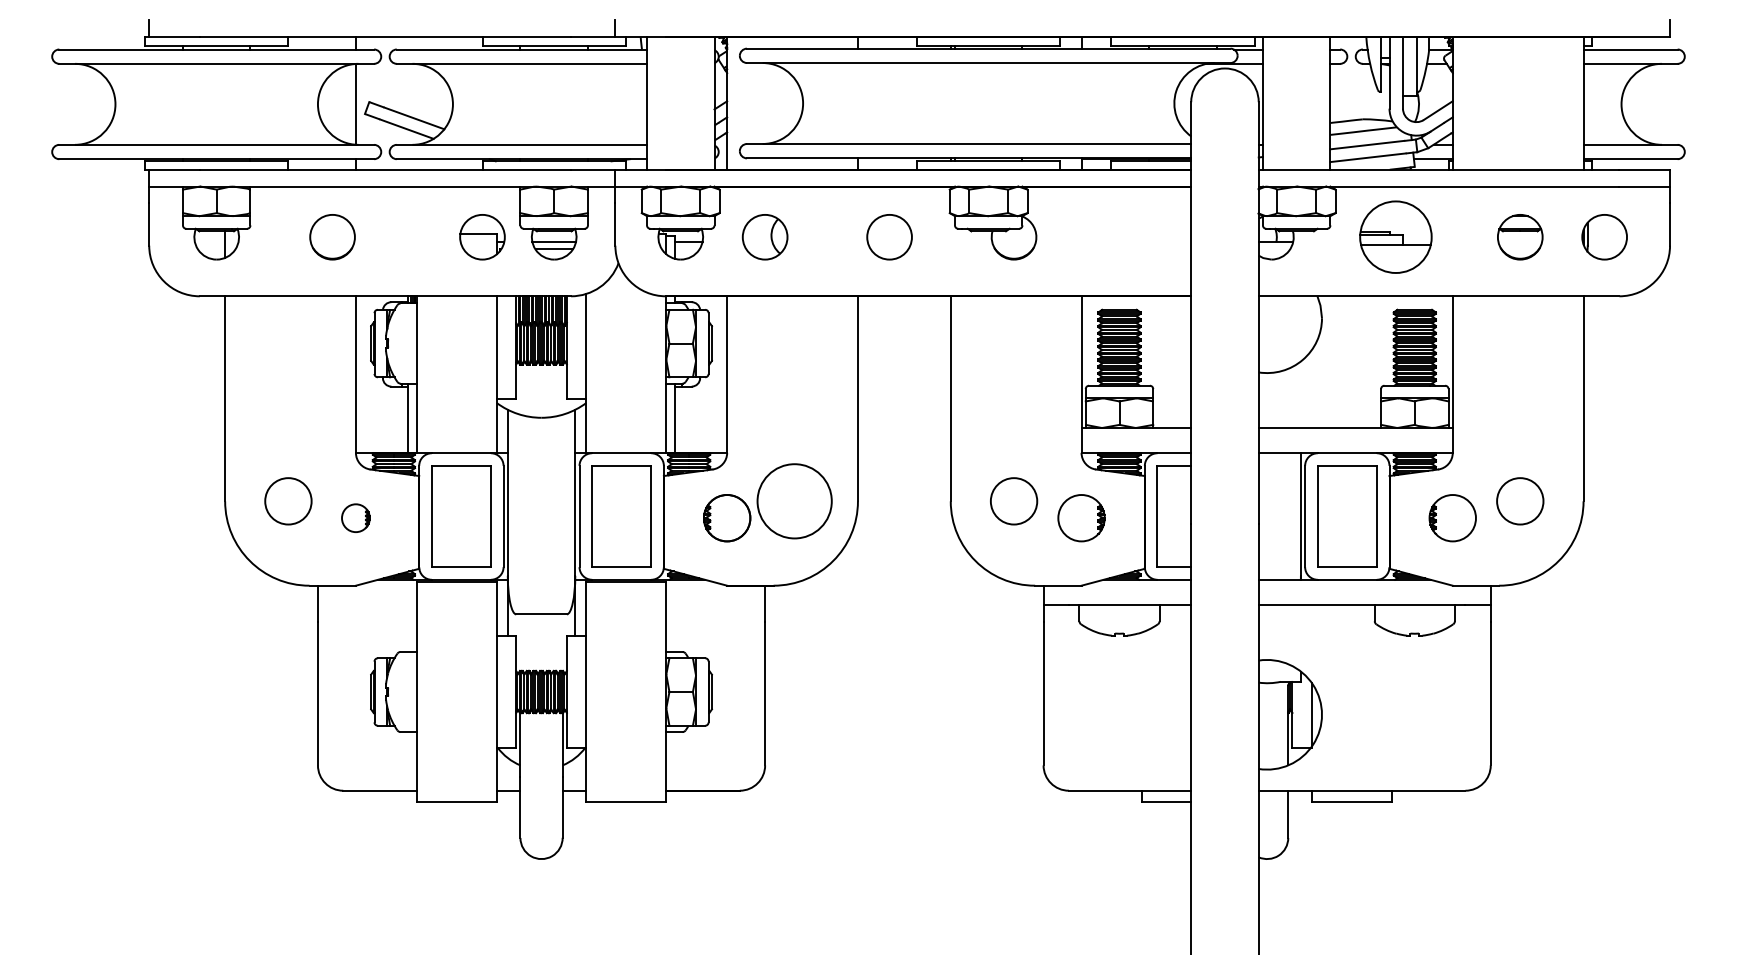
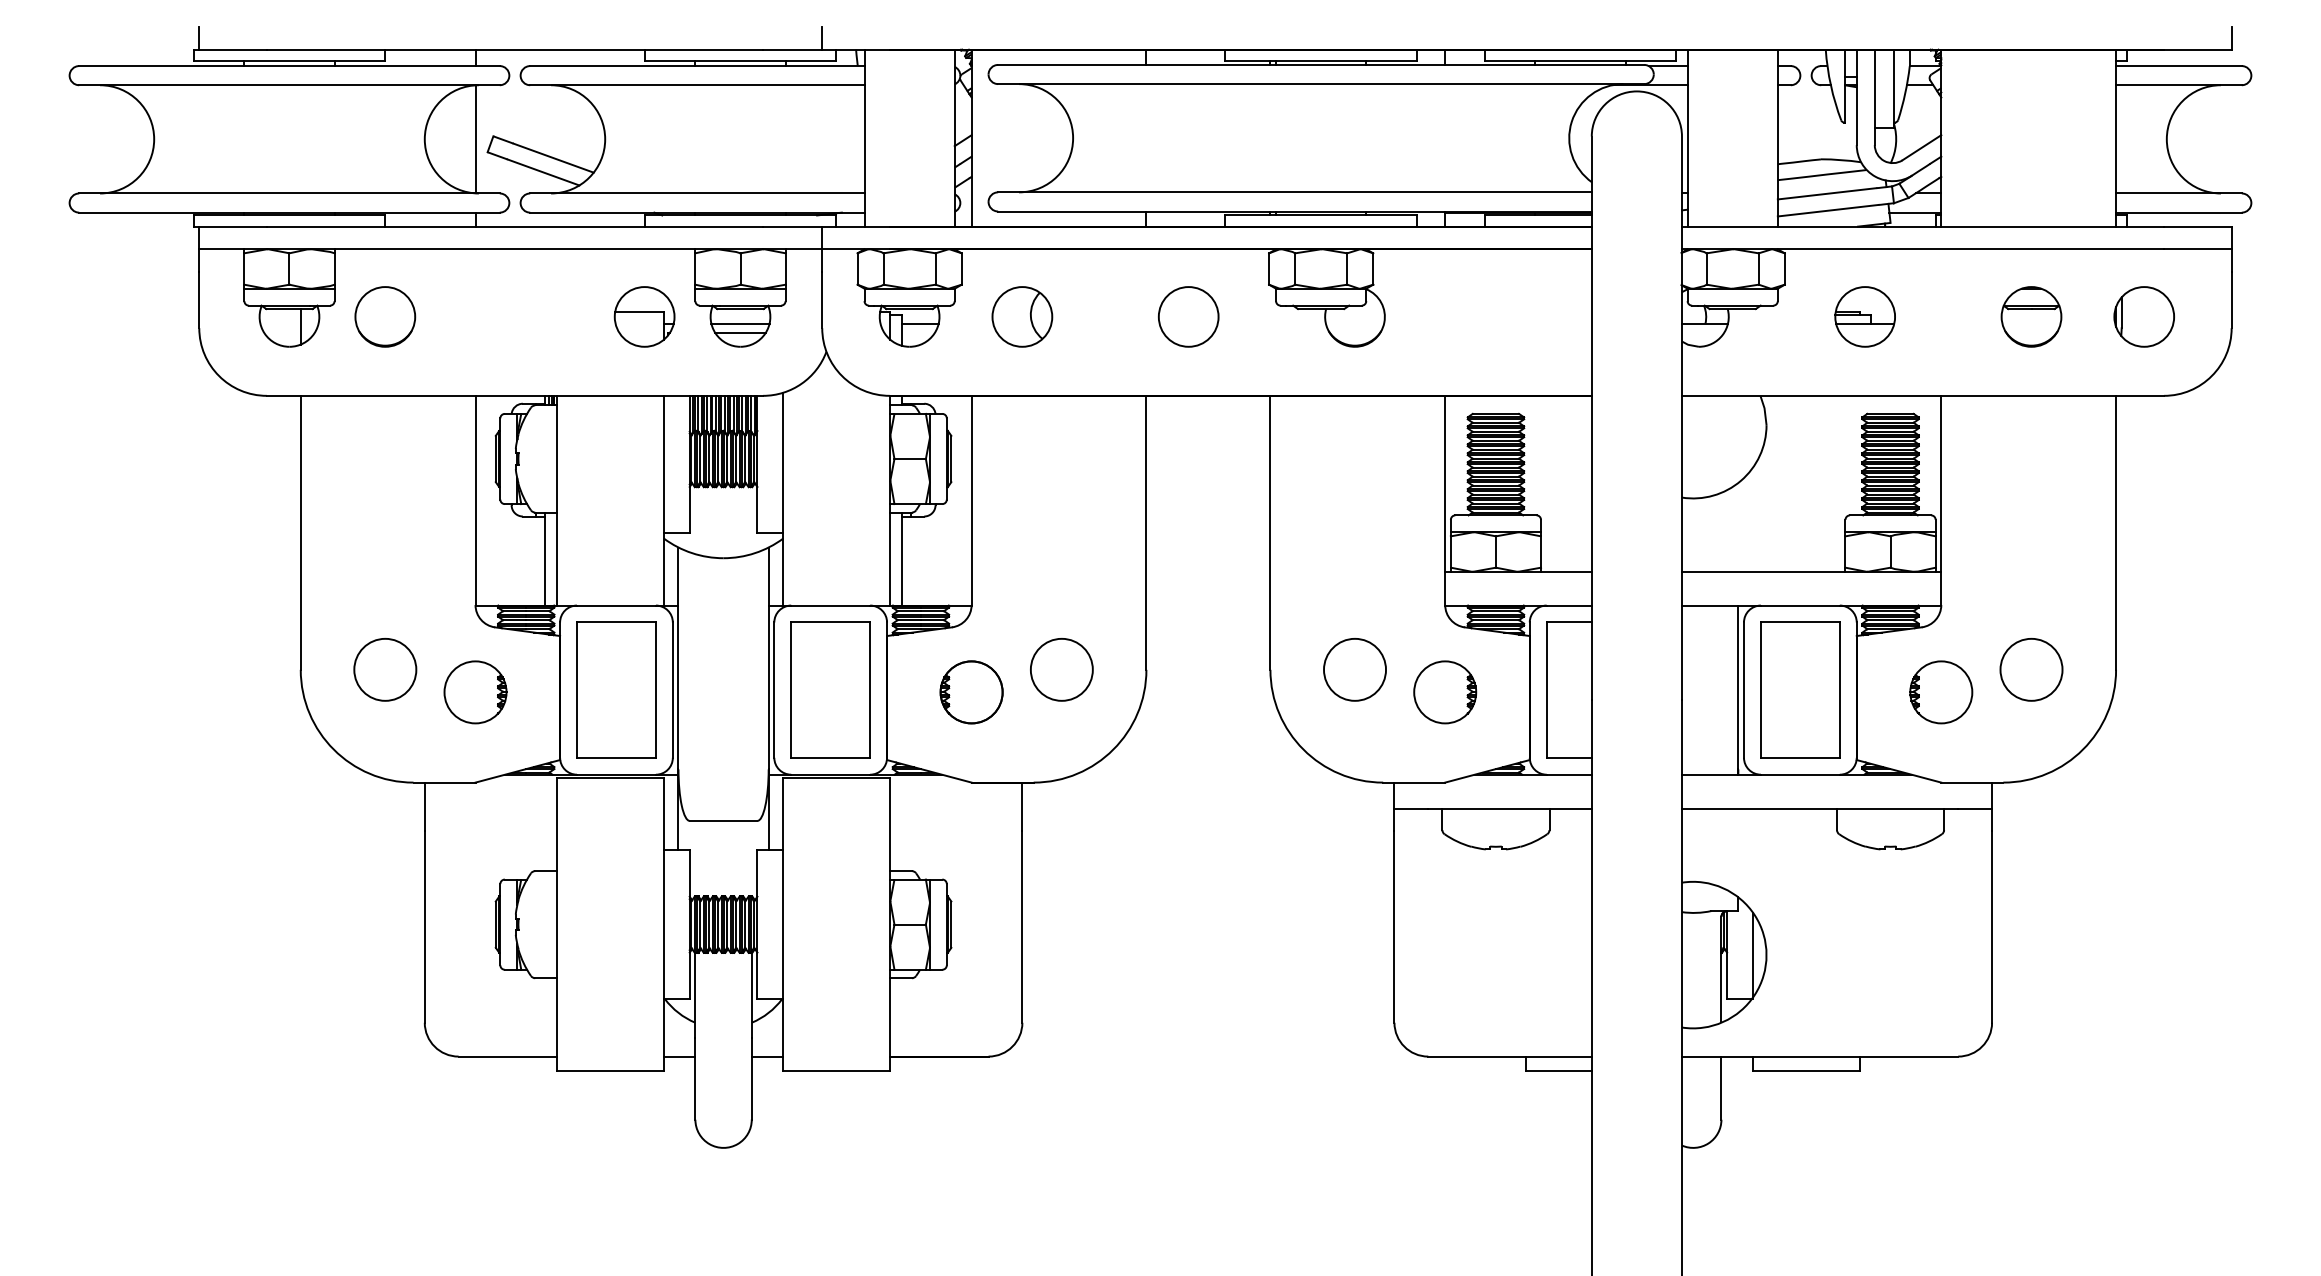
part: (332, 236) -> (385, 316), moved
part: (1395, 236) -> (1864, 316), size x0.62
circle: (794, 501) -> (1061, 669), size x0.62
part: (355, 518) -> (475, 692), size x1.67

